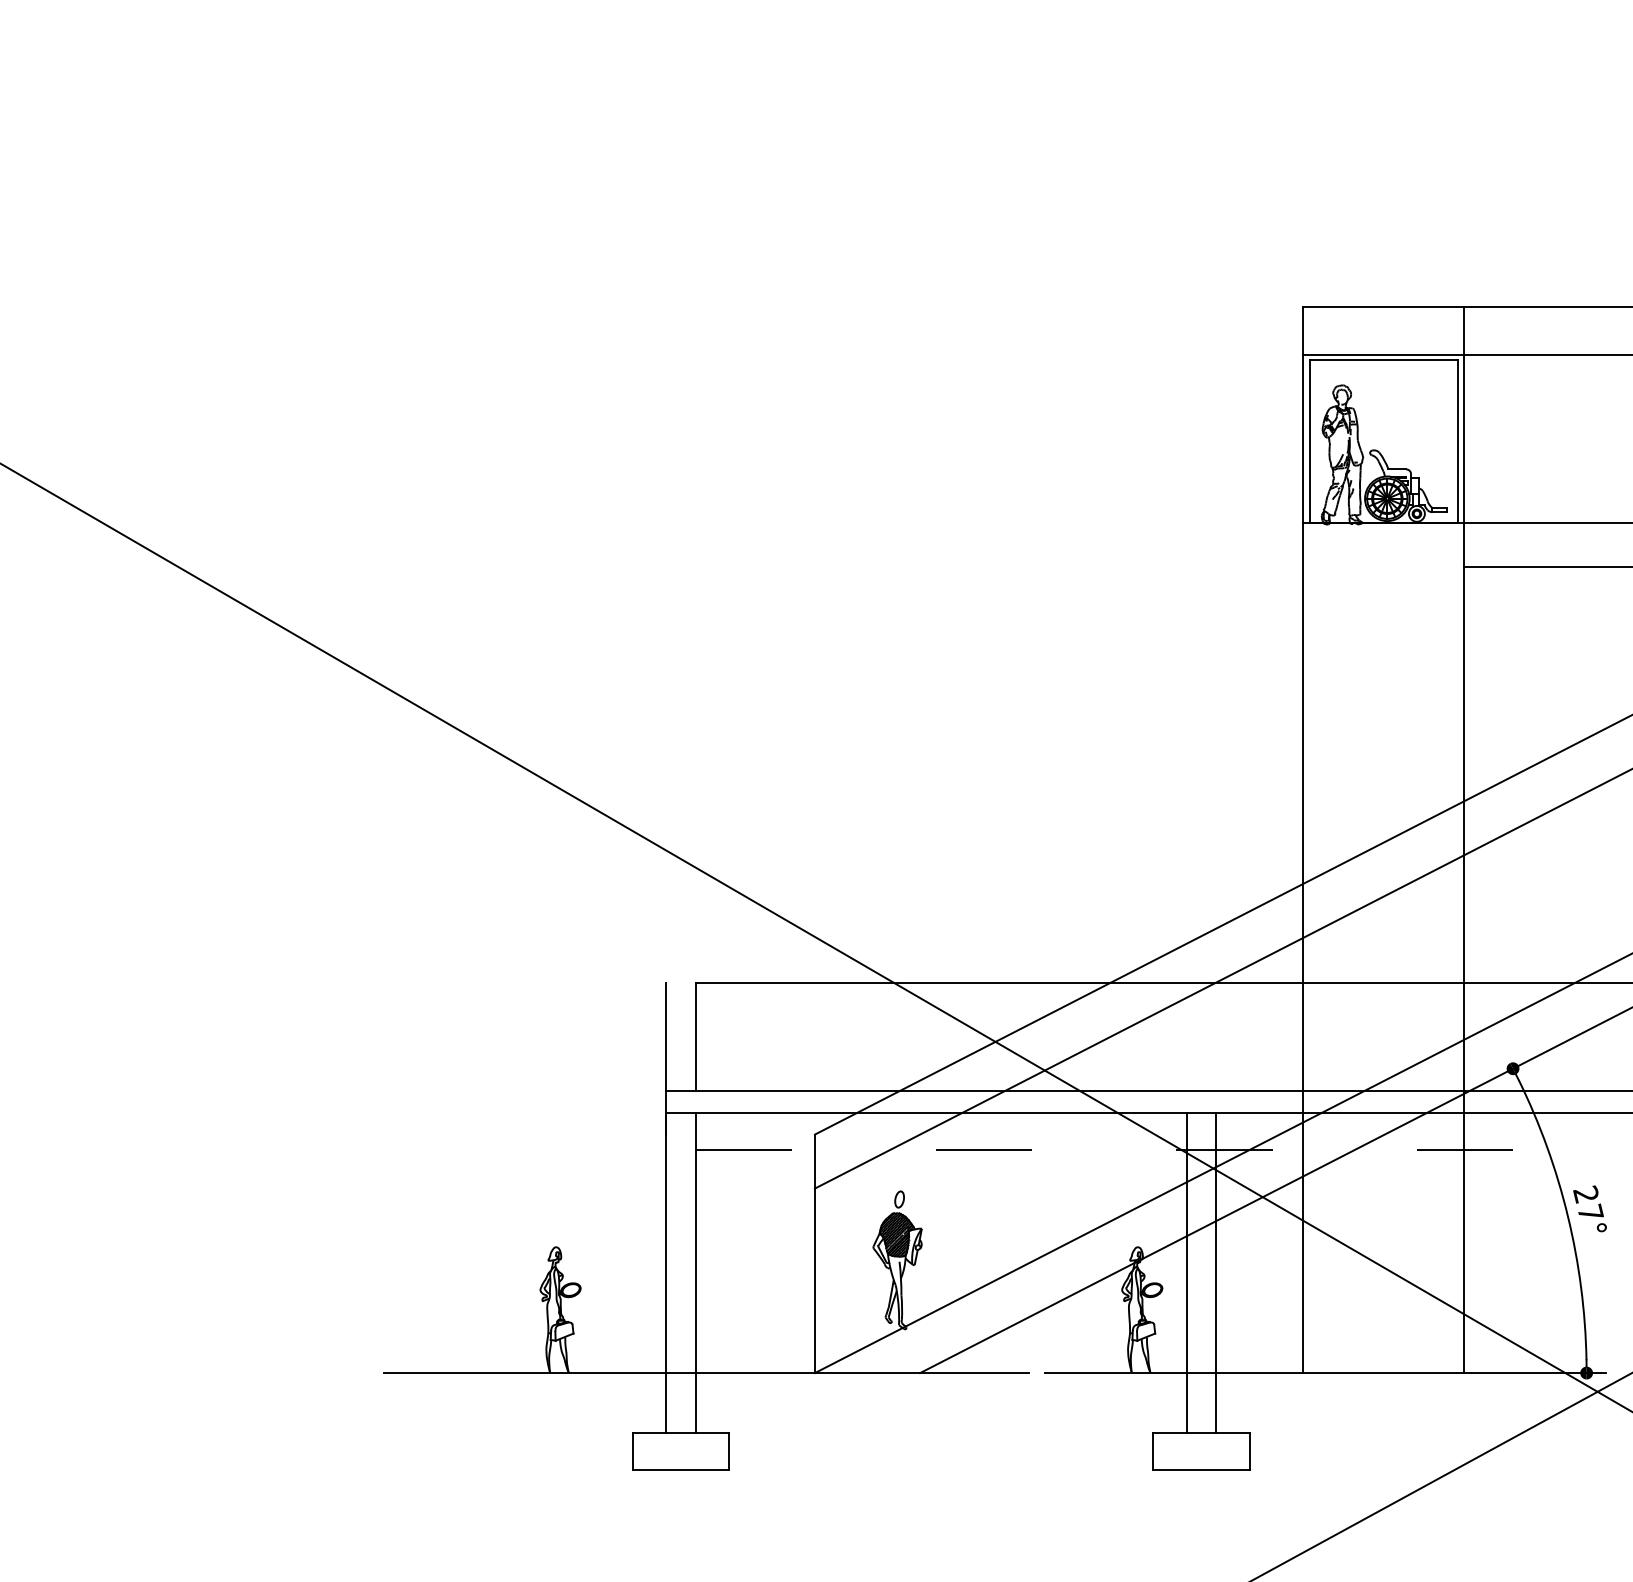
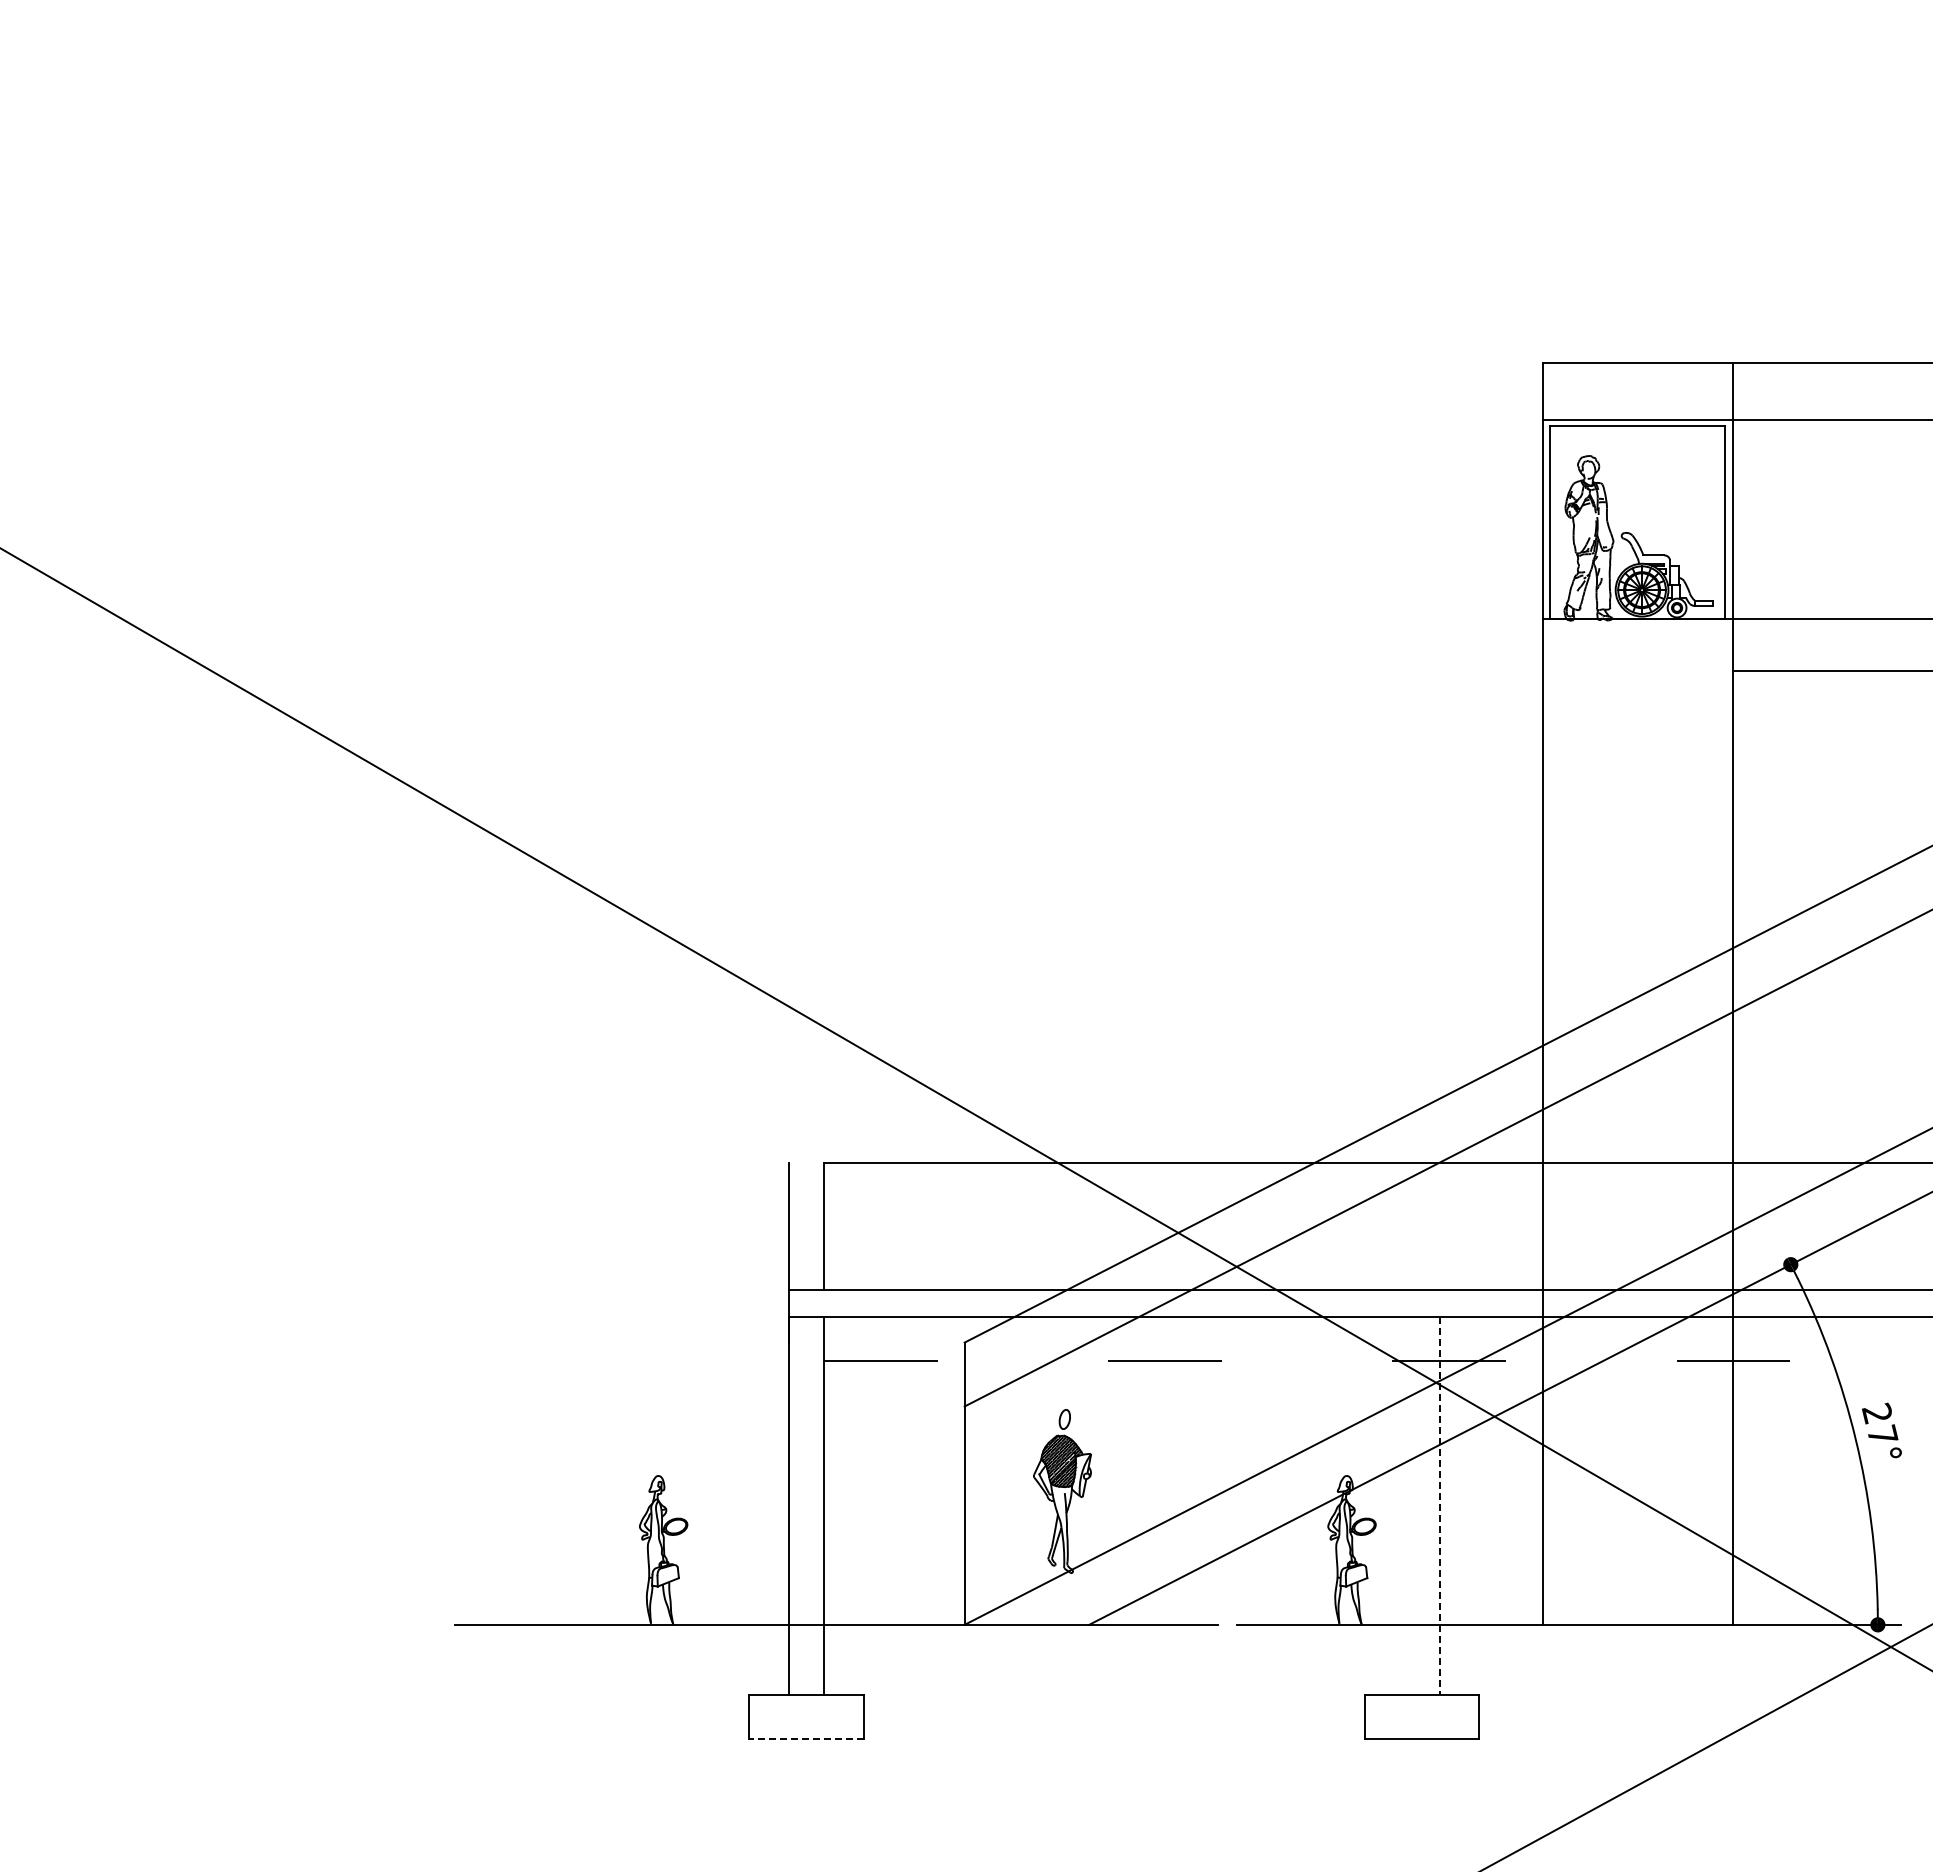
line: (1186, 1272) -> (1404, 1505), removed
line: (1216, 1273) -> (1439, 1506), solid -> dashed
line: (680, 1469) -> (805, 1739), solid -> dashed

